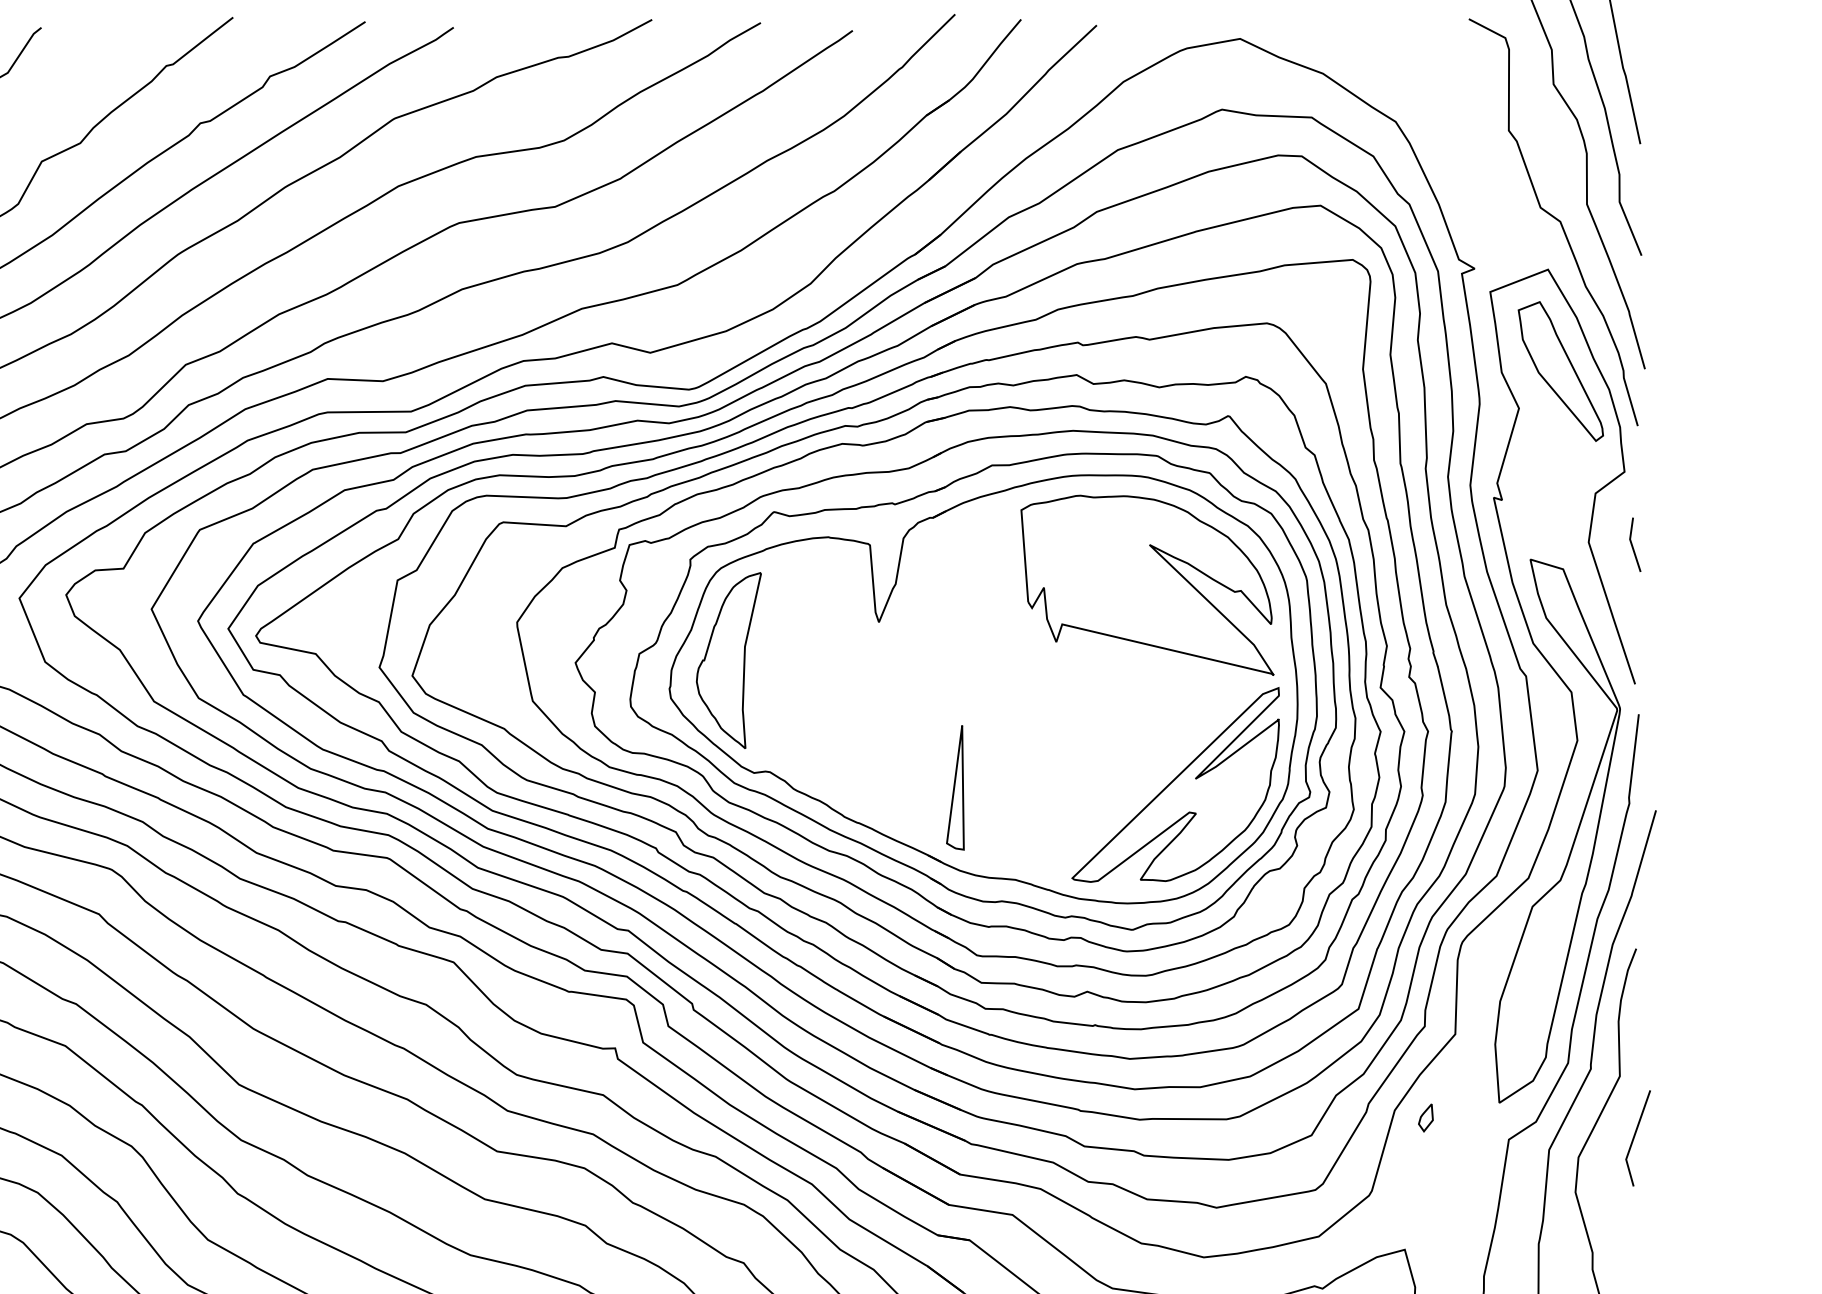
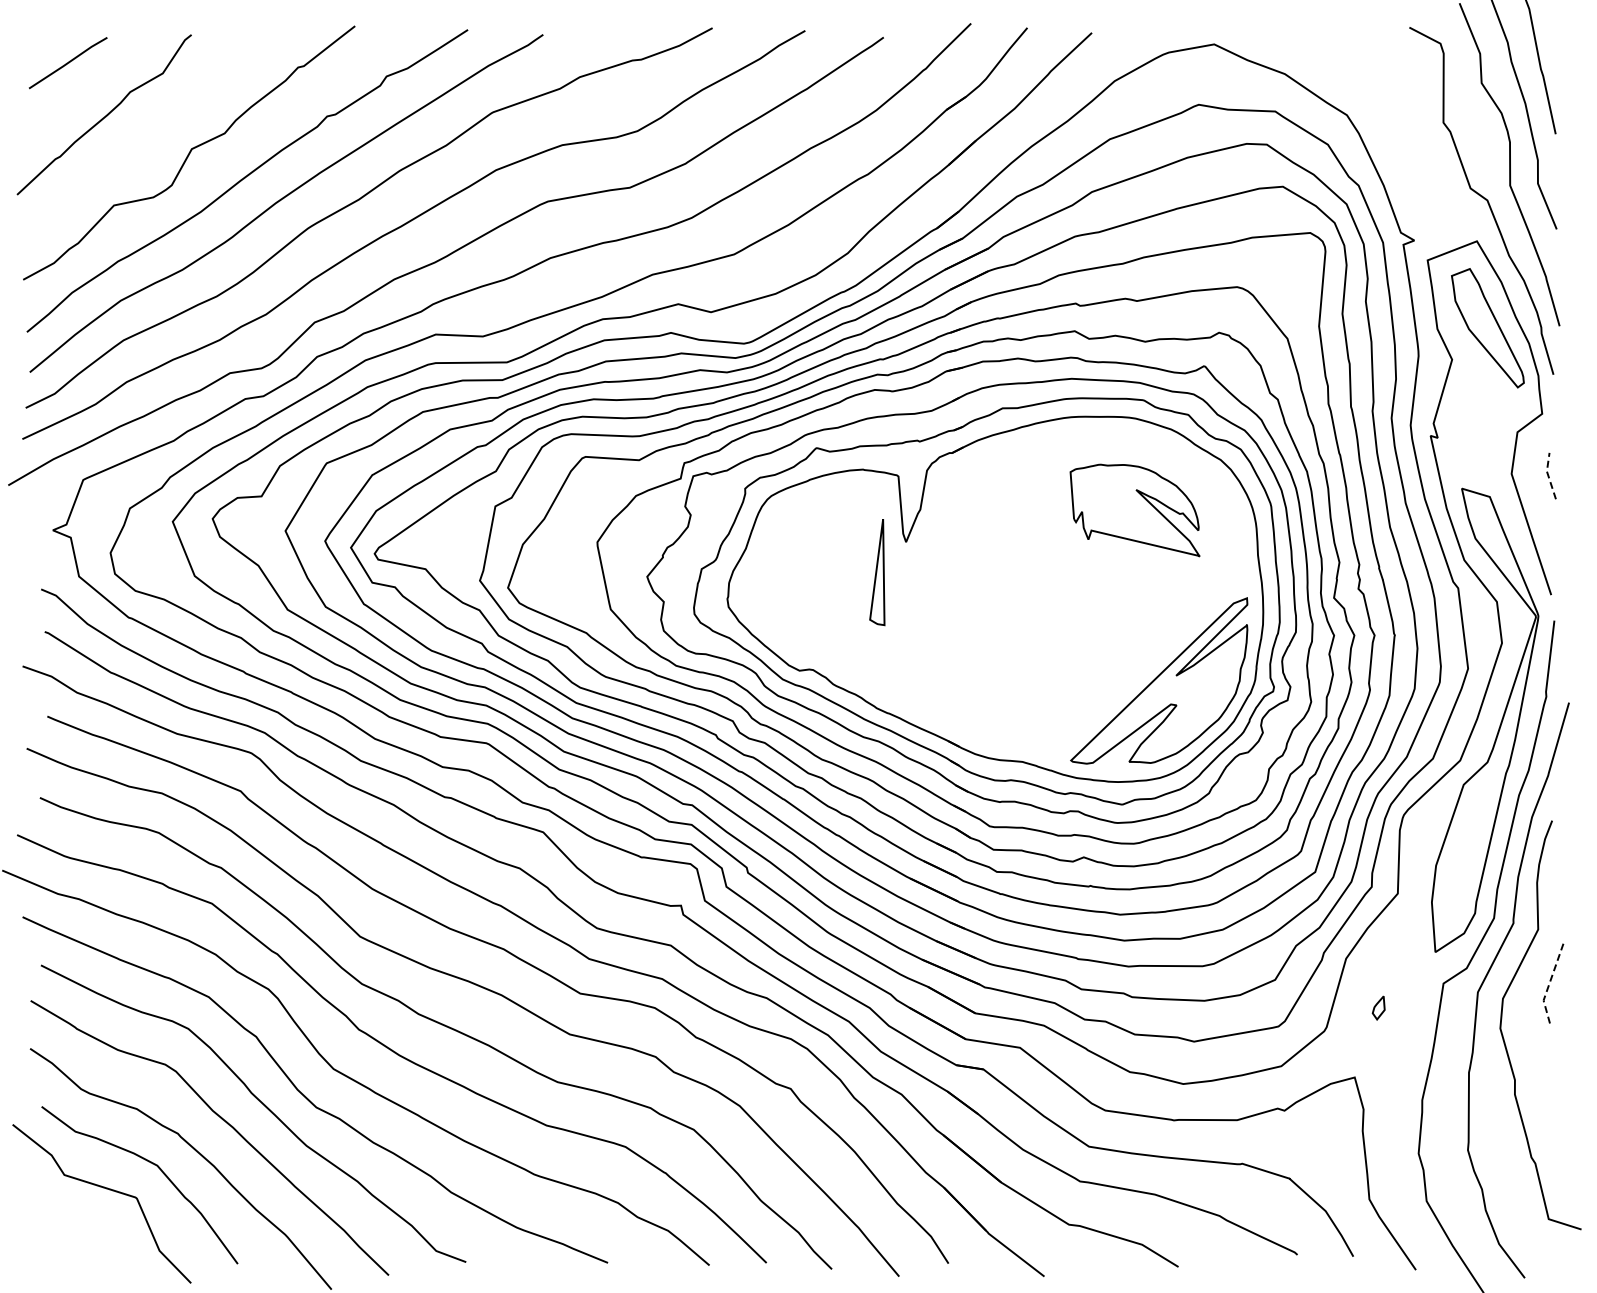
line: (1631, 545) -> (1548, 476), solid -> dashed
part: (1146, 585) -> (1134, 510), size x0.6
part: (728, 660) -> (777, 574), removed
part: (955, 787) -> (877, 572), moved
part: (1425, 1117) -> (1378, 1007), moved
line: (1633, 1138) -> (1549, 982), solid -> dashed

